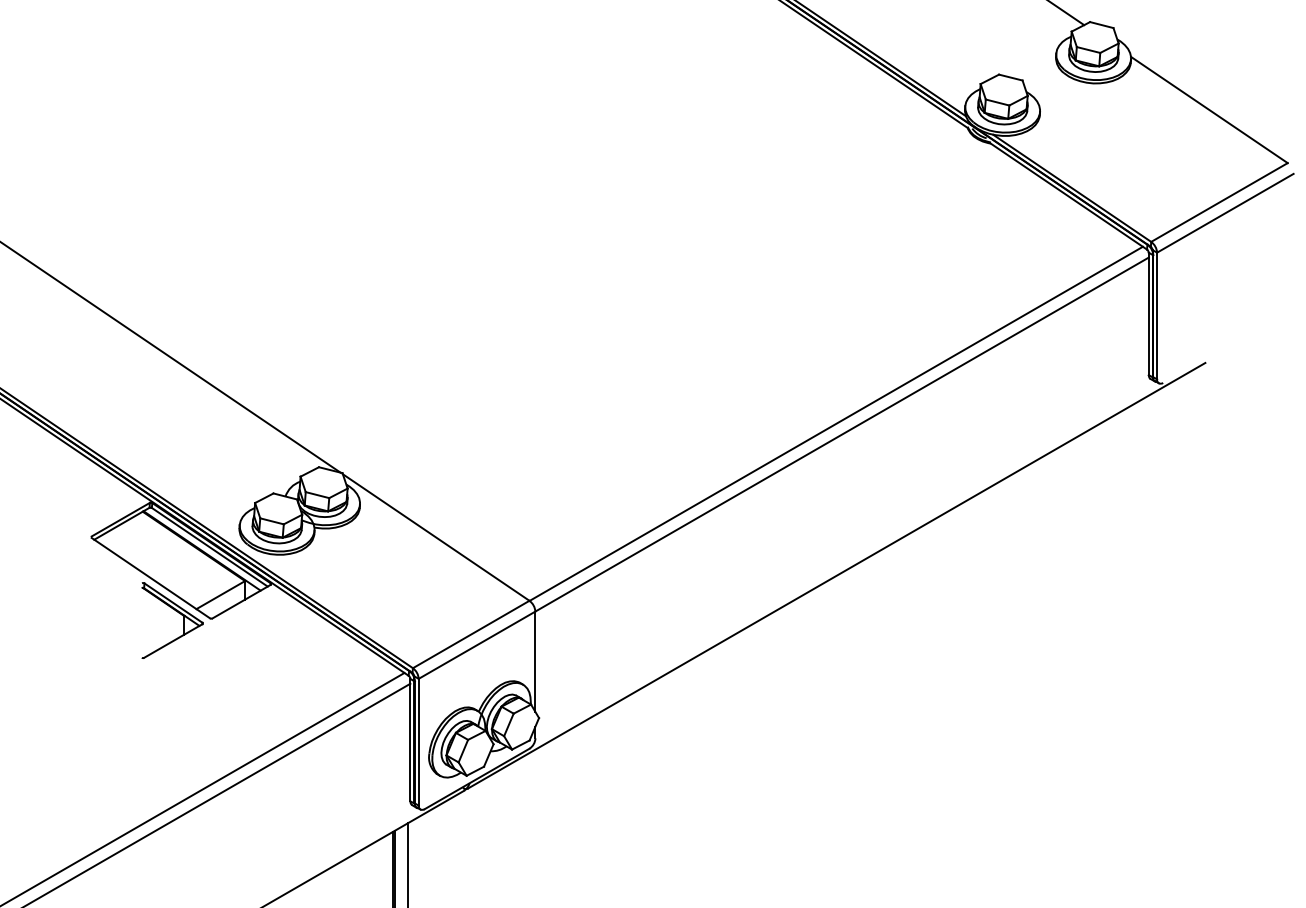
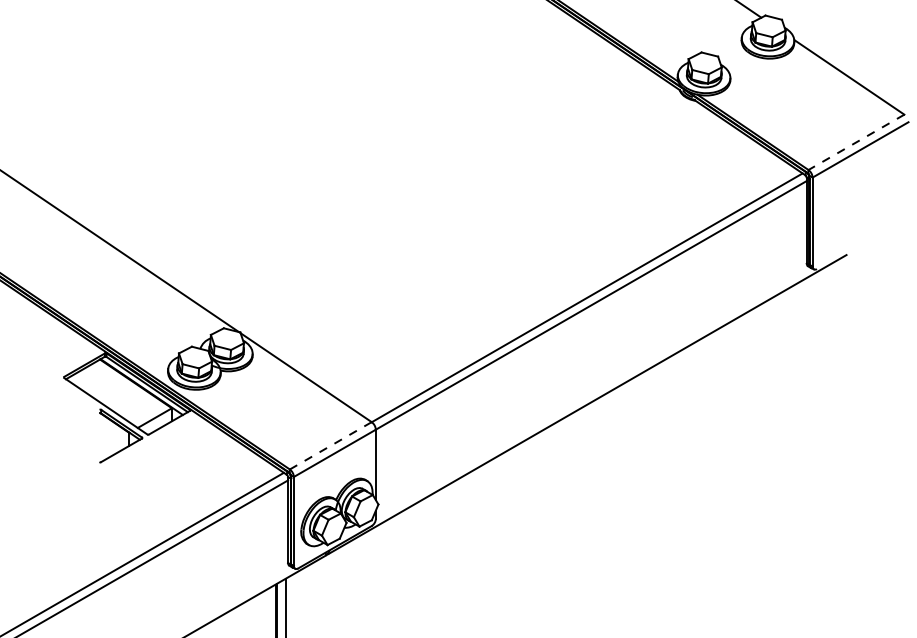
line: (1219, 202) -> (856, 142), solid -> dashed
line: (470, 634) -> (330, 445), solid -> dashed

